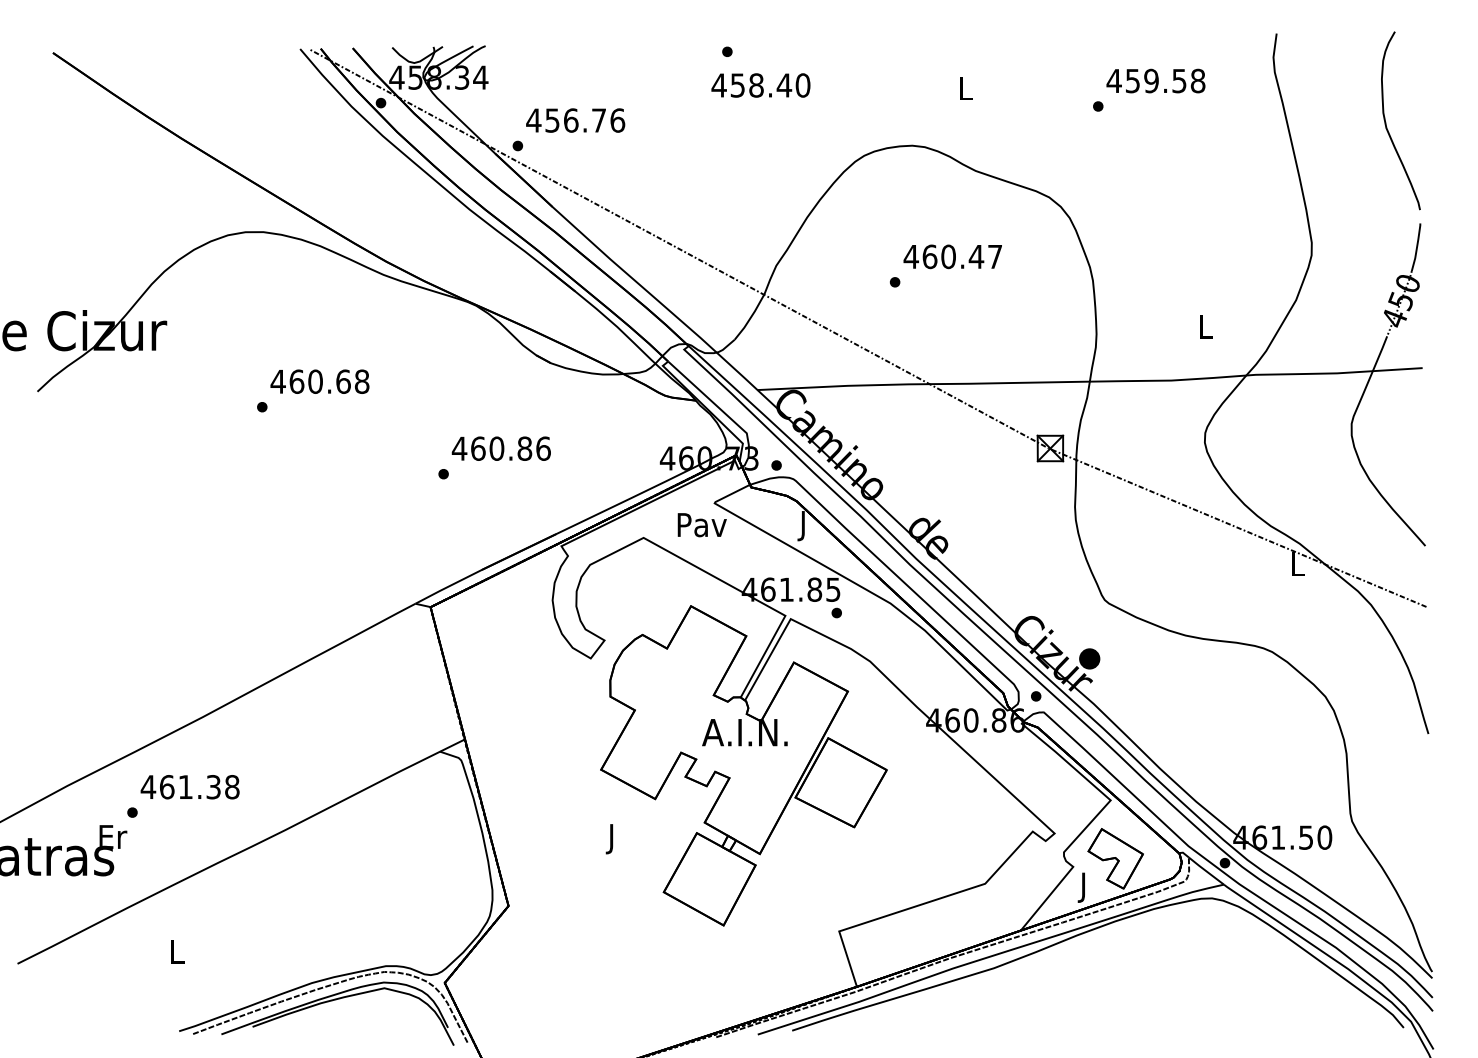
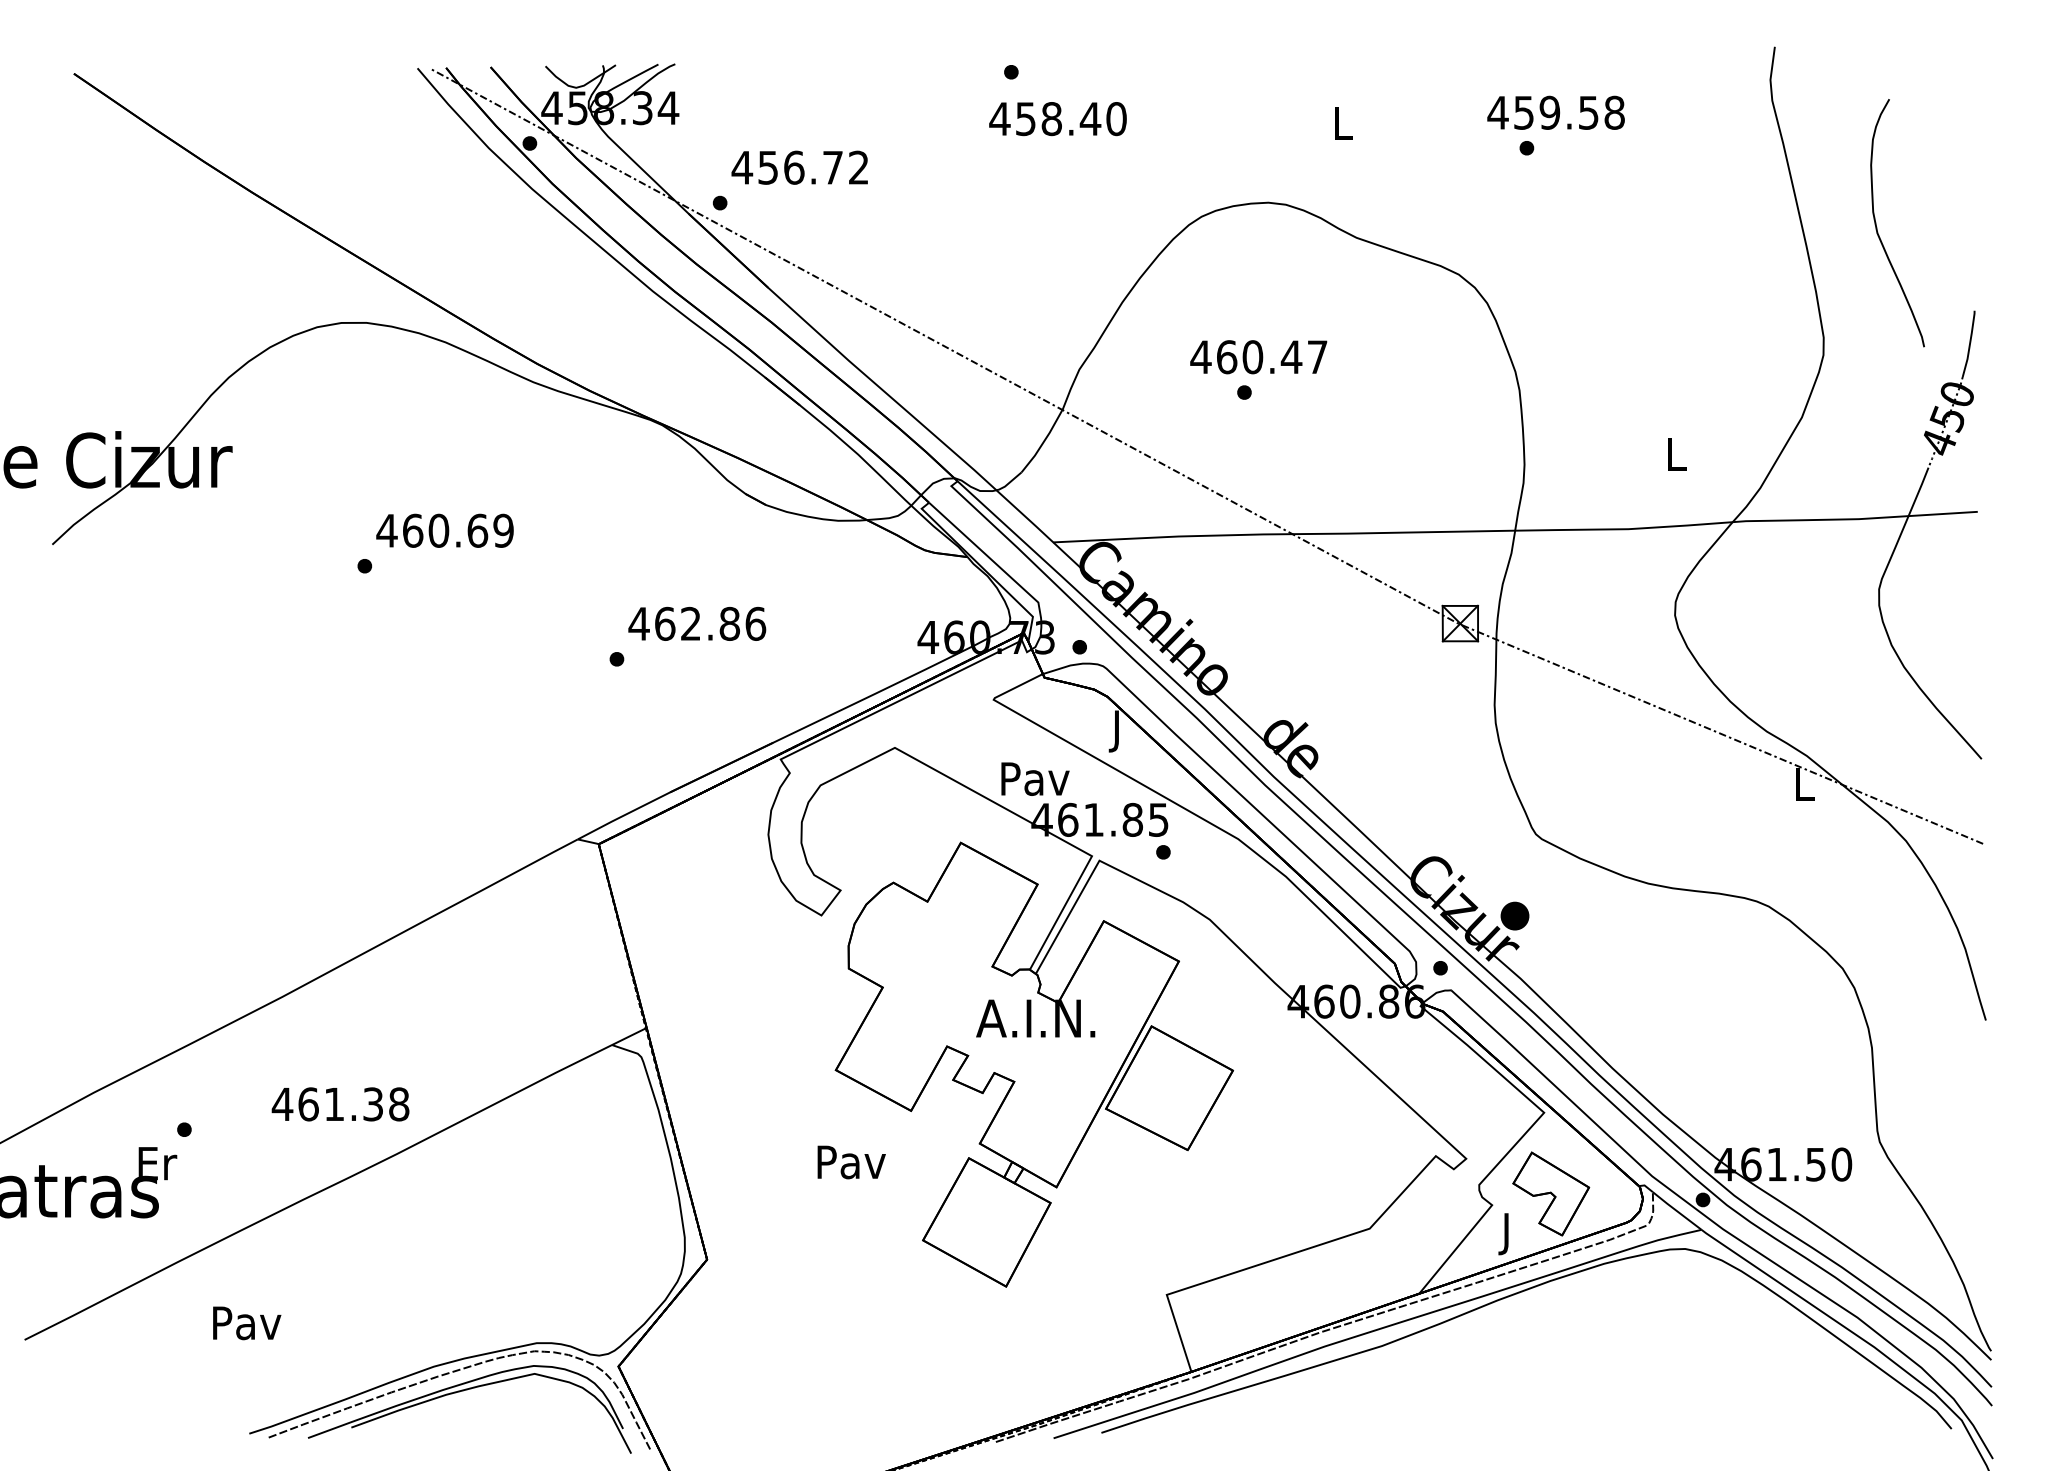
text: (1155, 80) -> (1555, 112), moved
text: (618, 120) -> (859, 167), 456.76 -> 456.72
curve: (1386, 123) -> (1877, 227), moved
text: (952, 257) -> (1258, 357), moved
text: (362, 381) -> (503, 530), 460.68 -> 460.69
text: (496, 448) -> (690, 623), 460.86 -> 462.86
text: (702, 524) -> (1035, 778), moved
text: (190, 787) -> (340, 1104), moved
text: (612, 839) -> (851, 1166), J -> Pav
text: (177, 952) -> (247, 1323), L -> Pav

